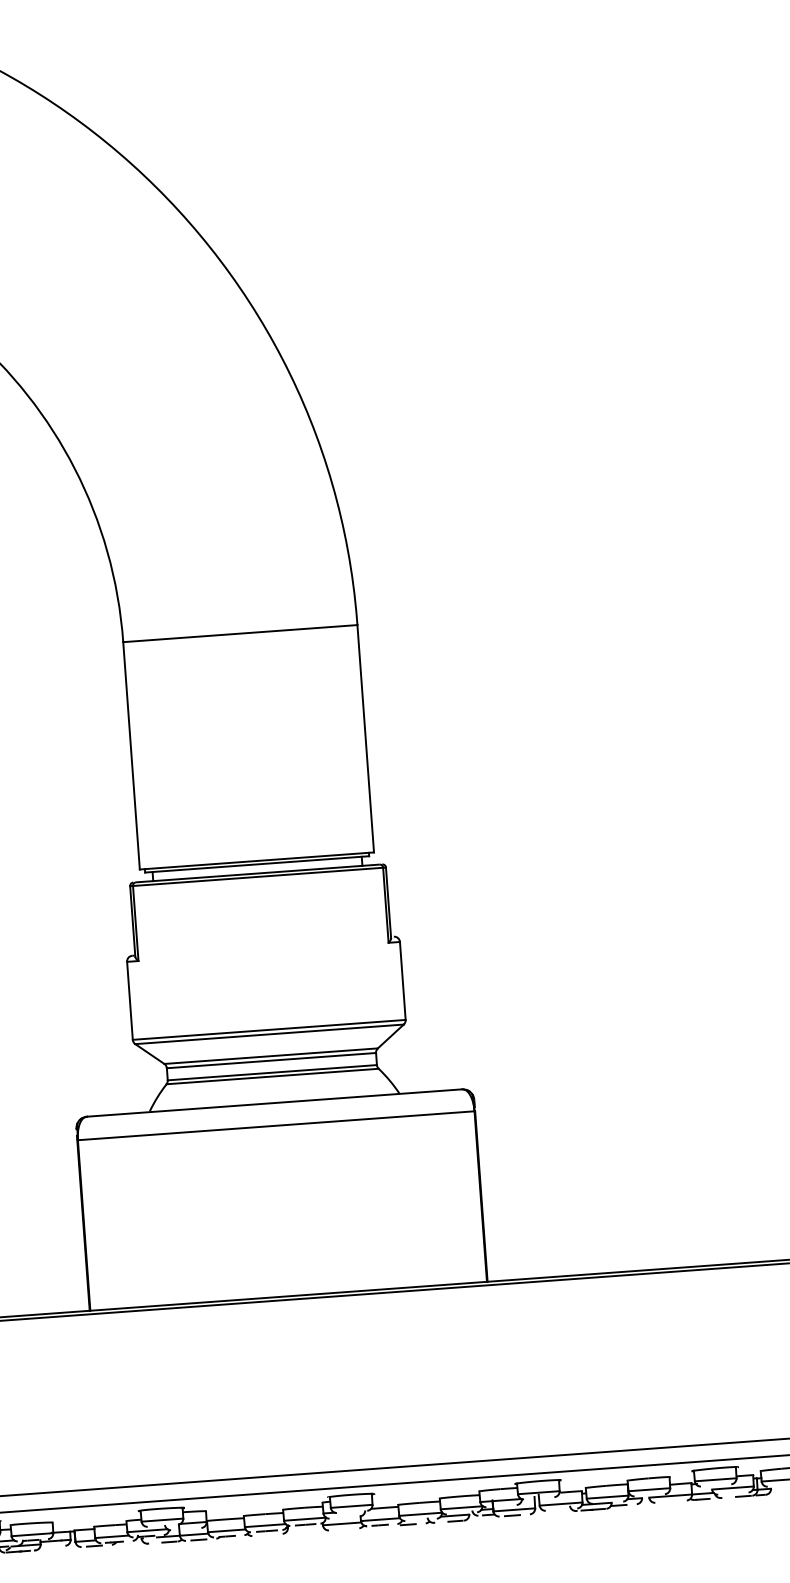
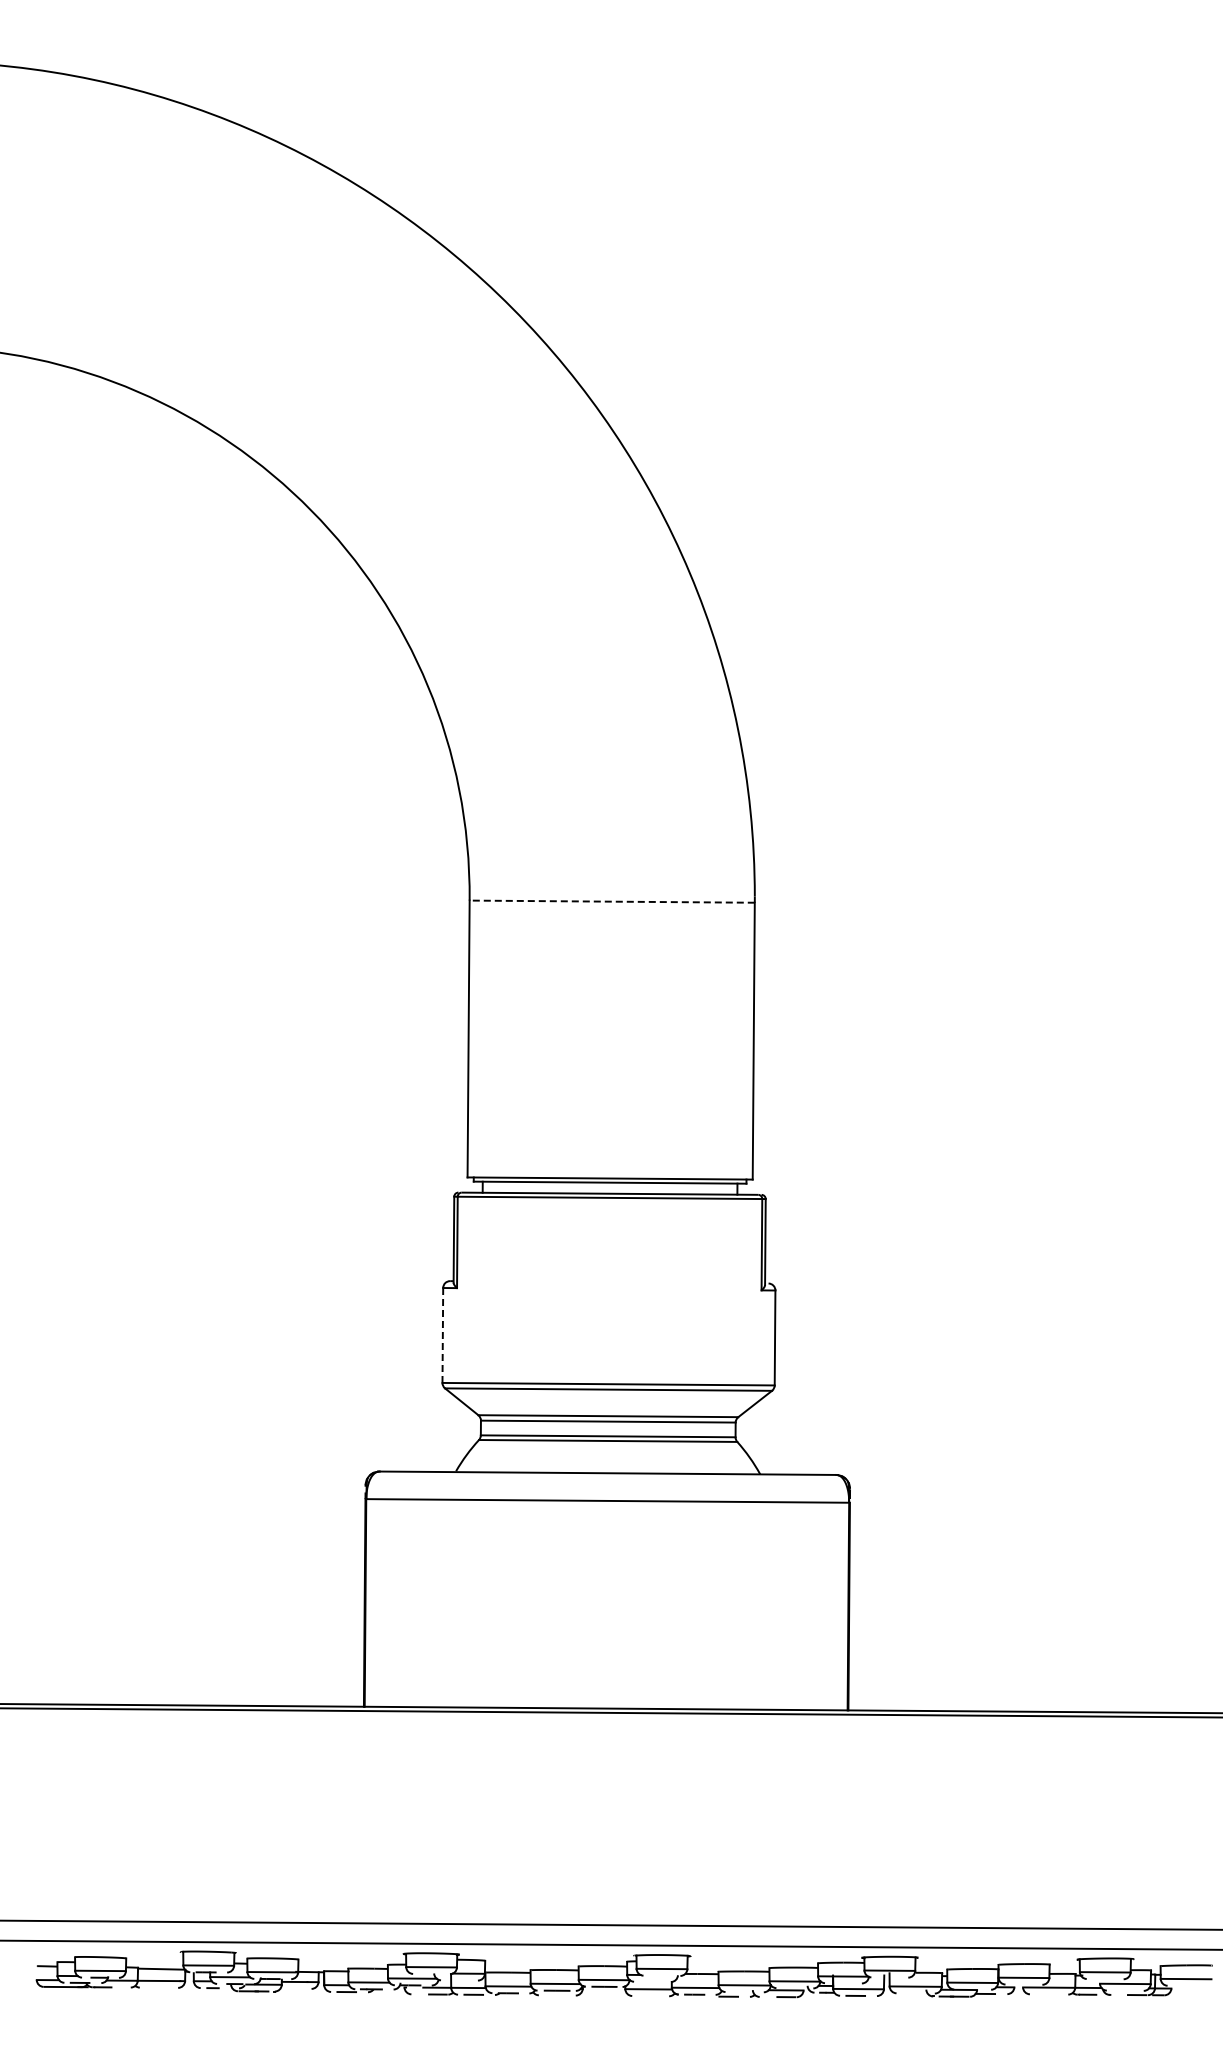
line: (240, 633) -> (612, 901), solid -> dashed
line: (129, 1000) -> (442, 1335), solid -> dashed

